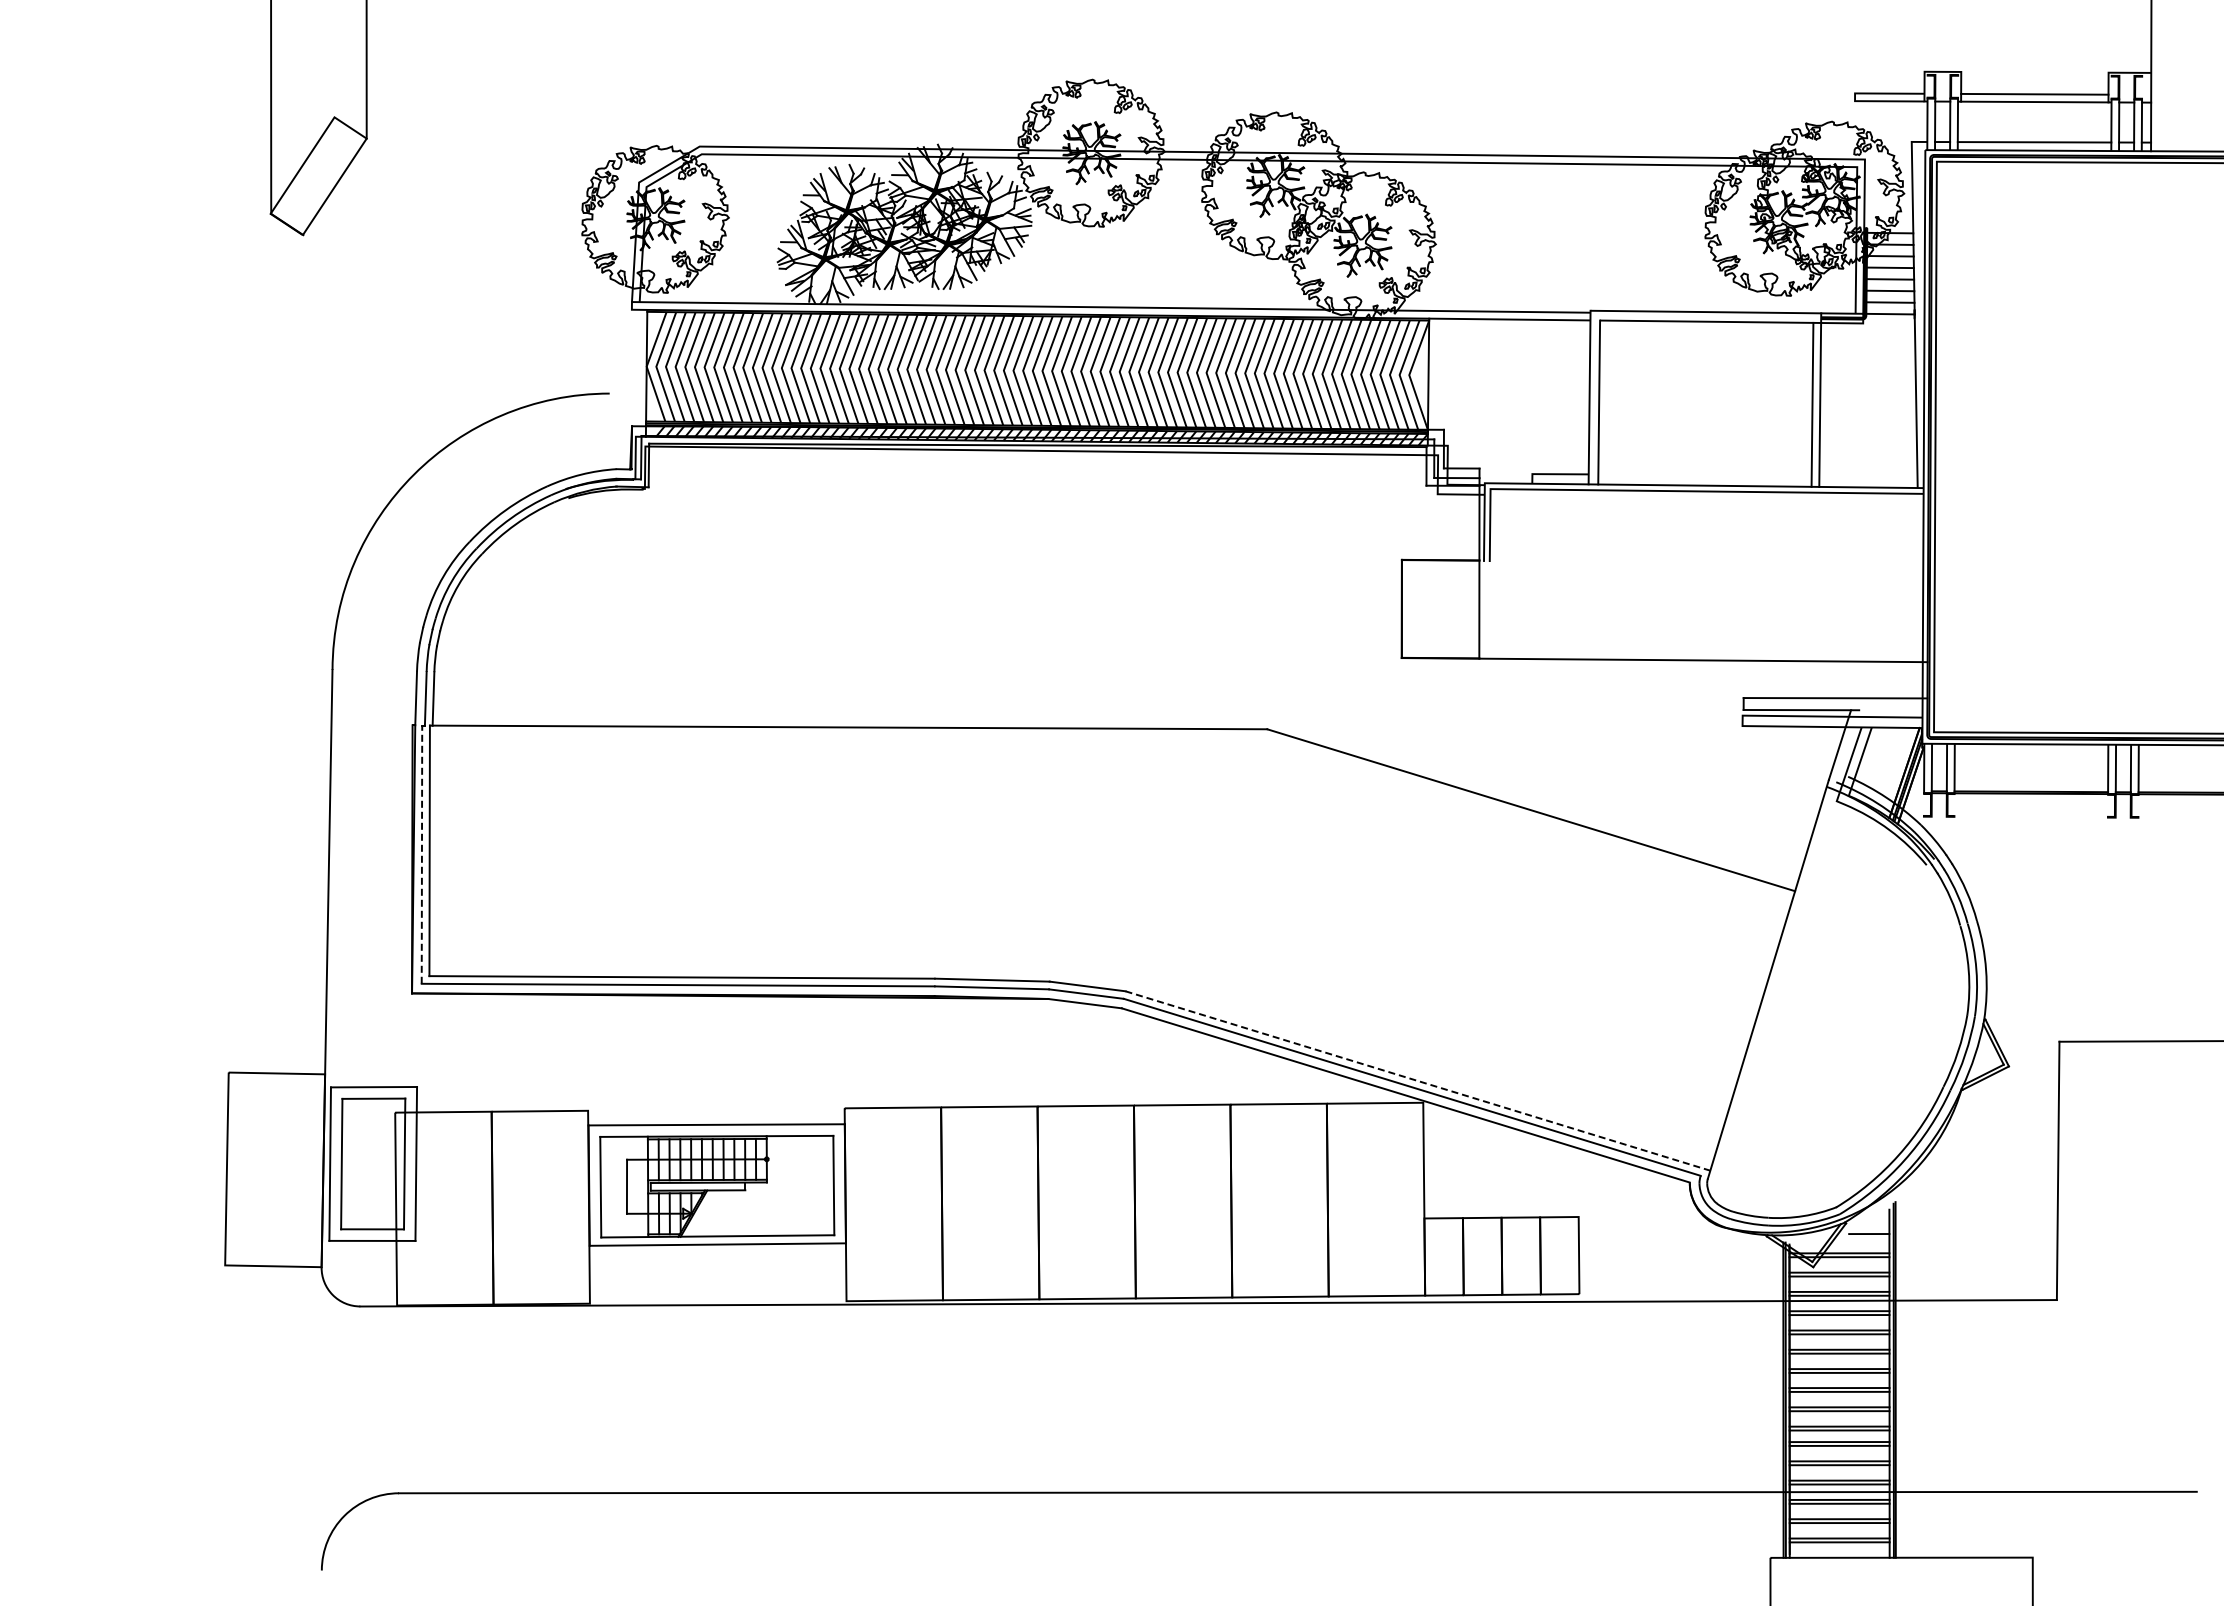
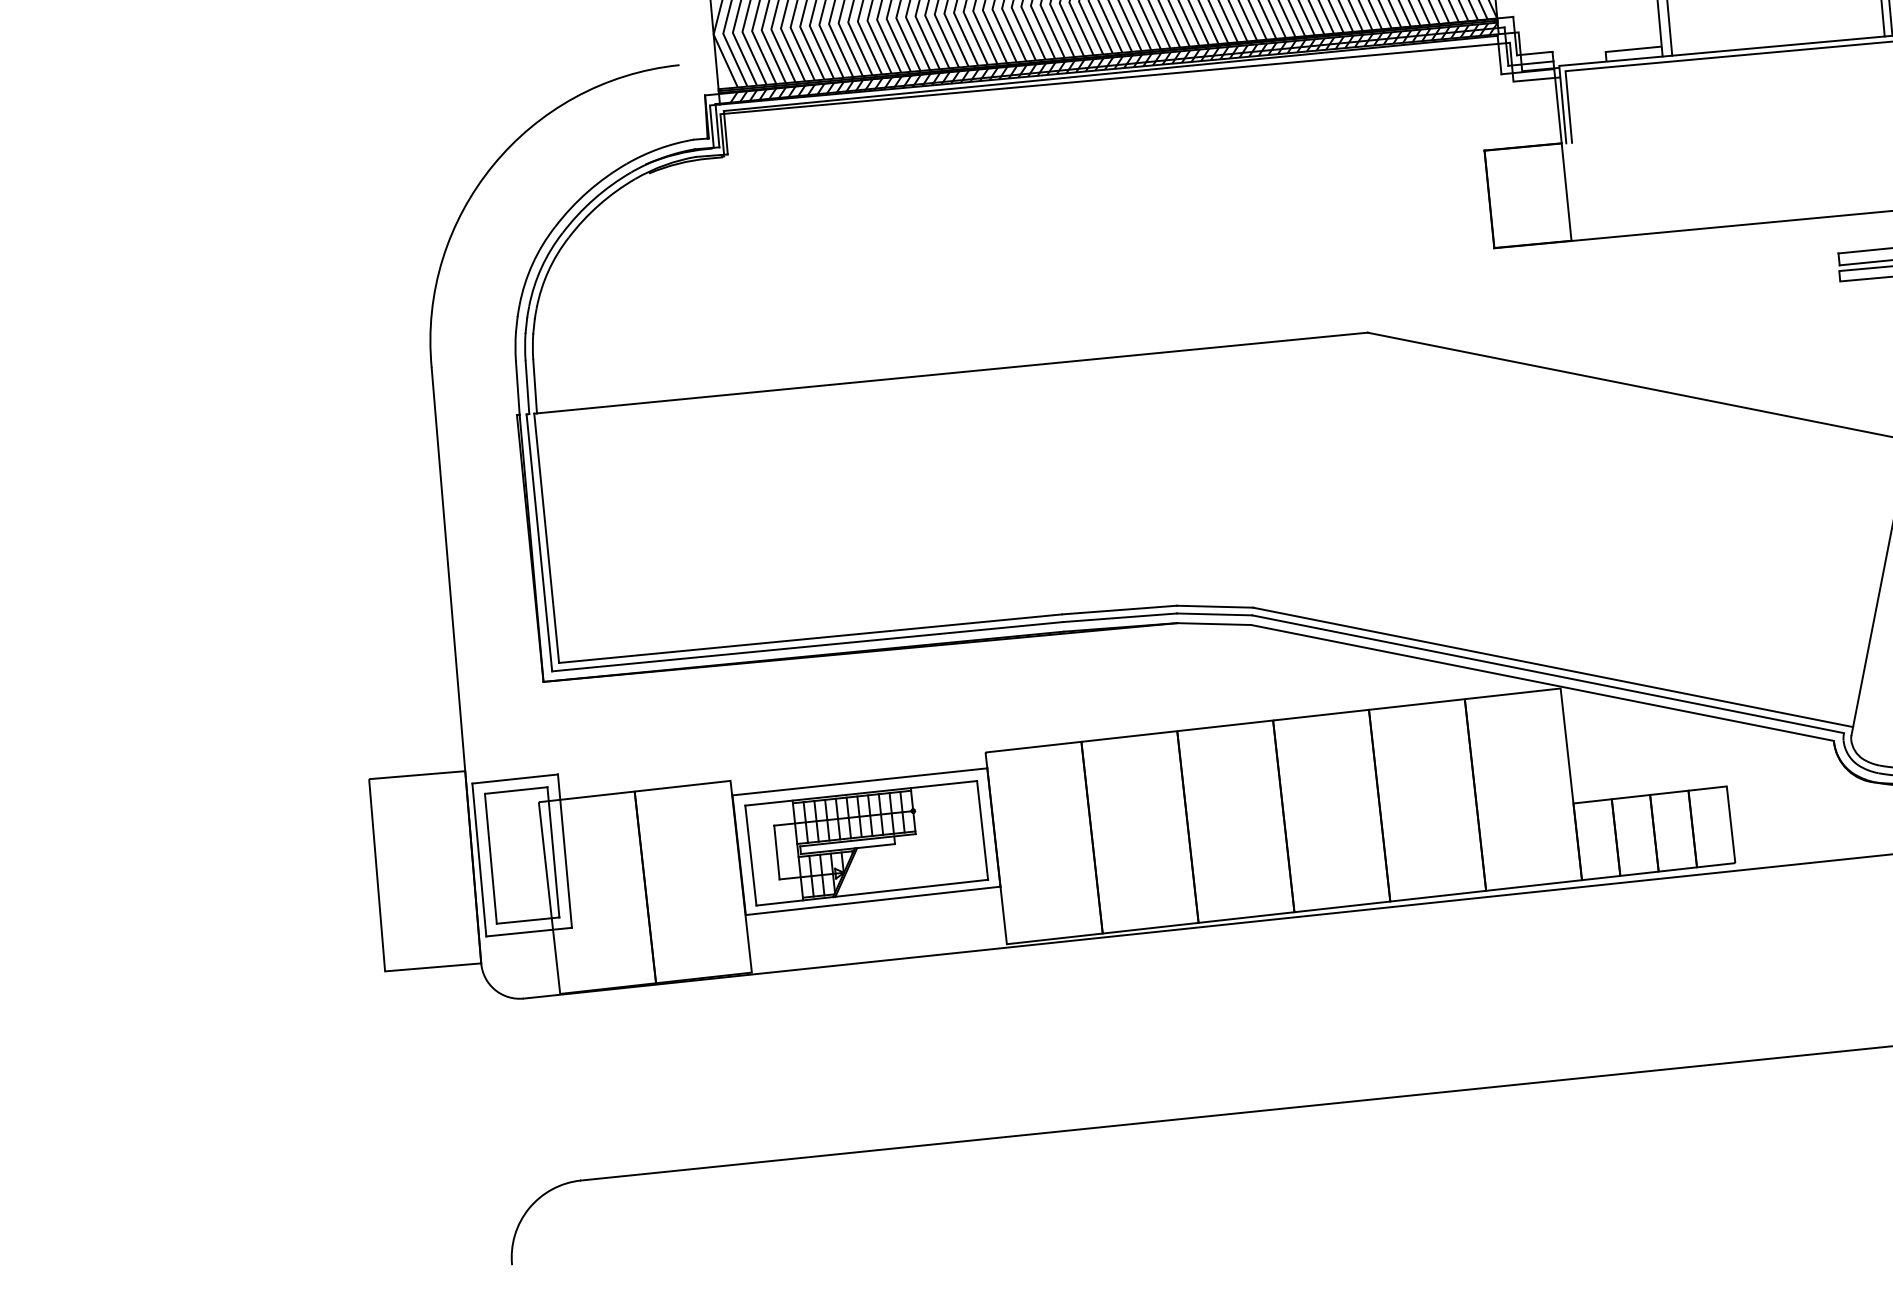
line: (421, 854) -> (538, 542), dashed -> solid
line: (1417, 1081) -> (1552, 667), dashed -> solid

